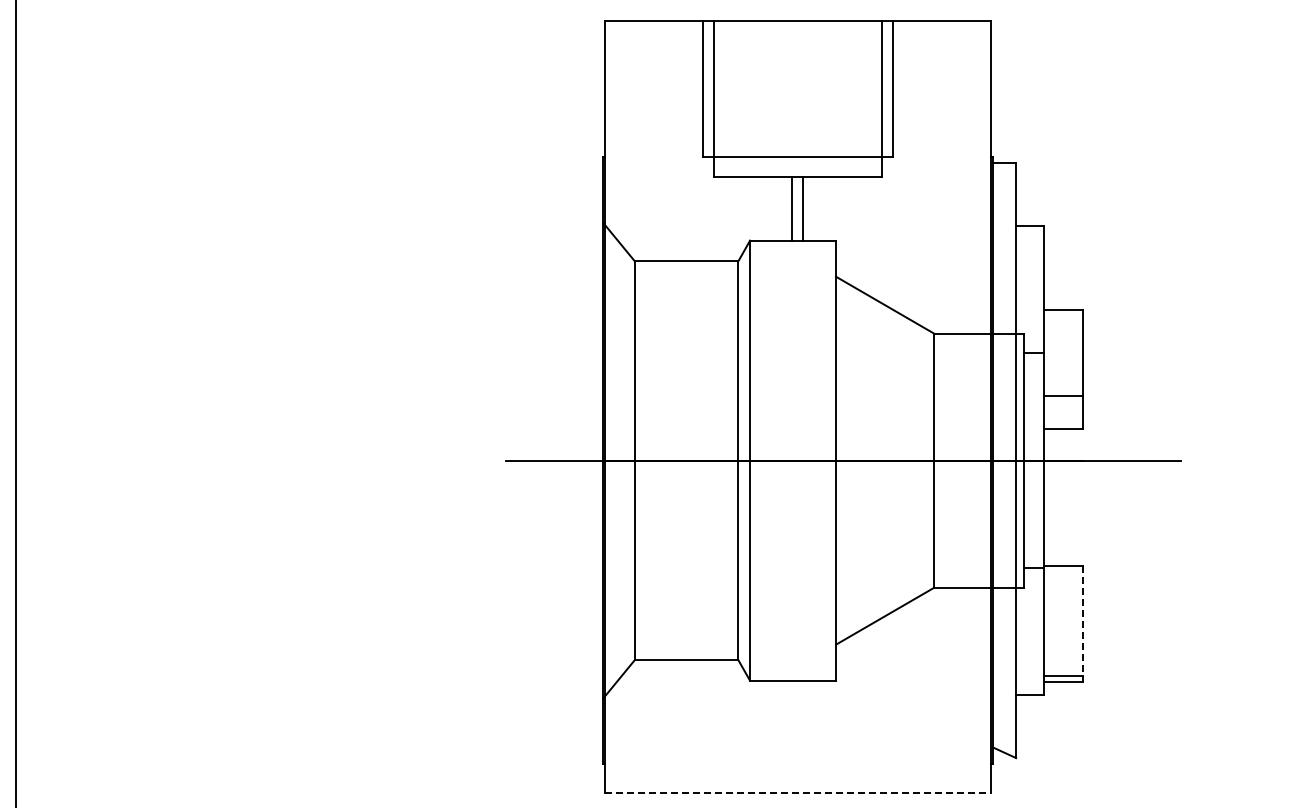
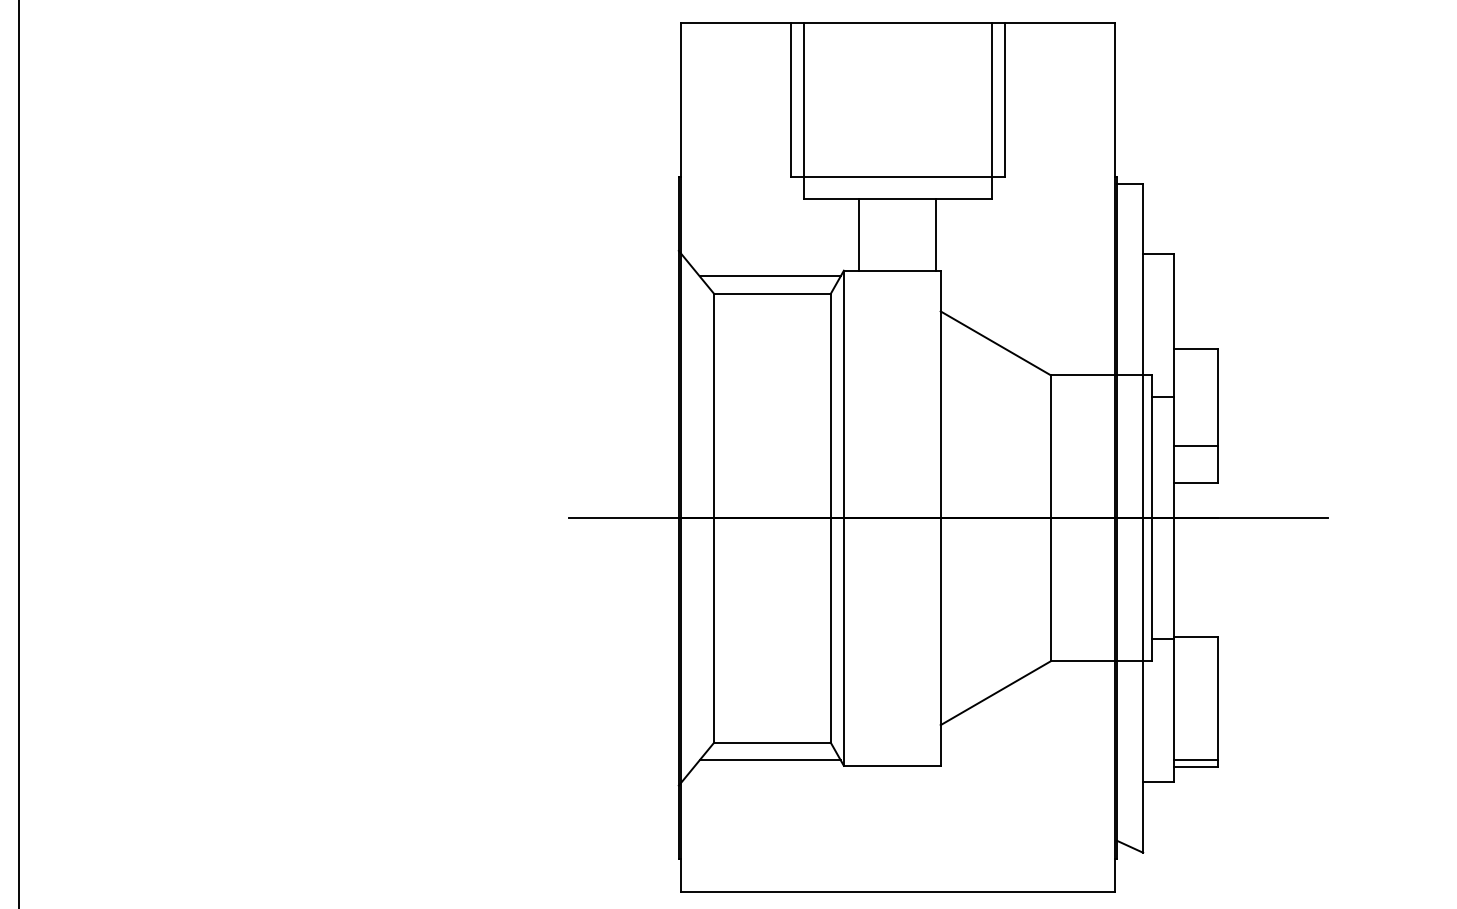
line: (791, 208) -> (858, 234), moved
line: (803, 208) -> (936, 234), moved
line: (684, 245) -> (770, 276), added
line: (1082, 624) -> (1217, 702), dashed -> solid
line: (684, 675) -> (770, 759), added
line: (798, 793) -> (898, 892), dashed -> solid

